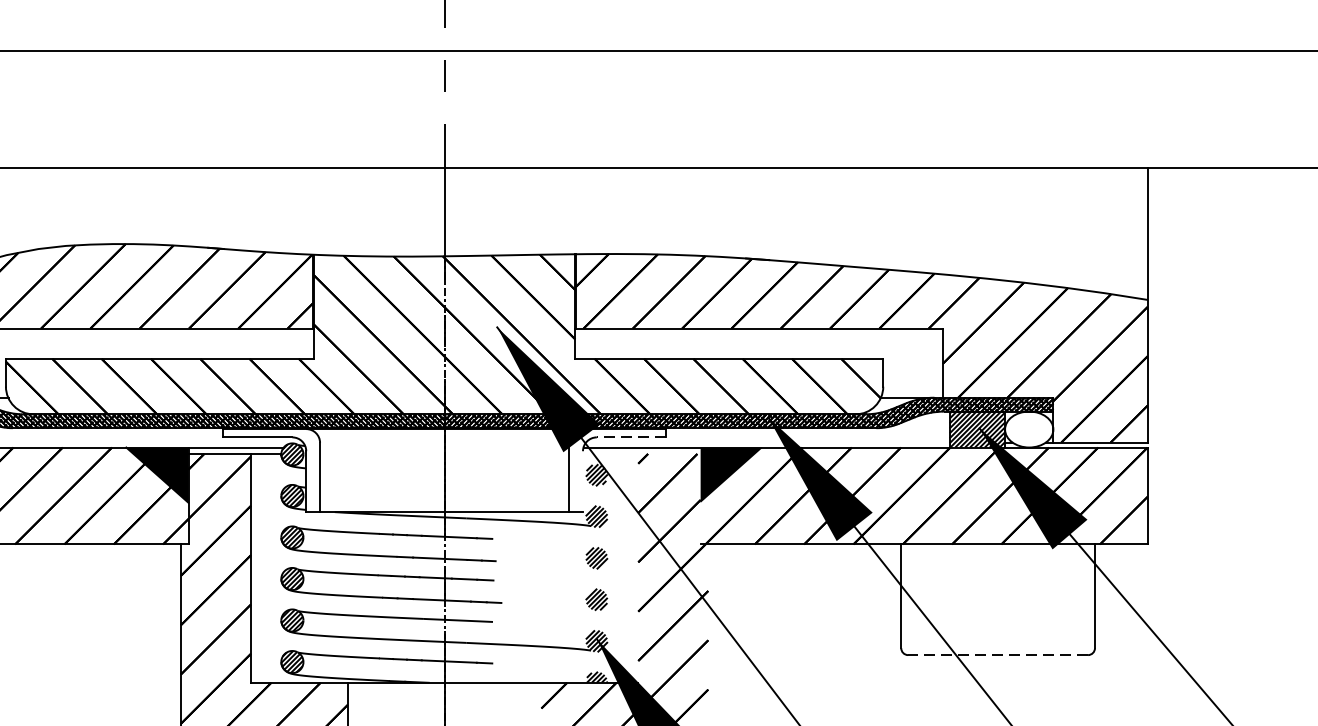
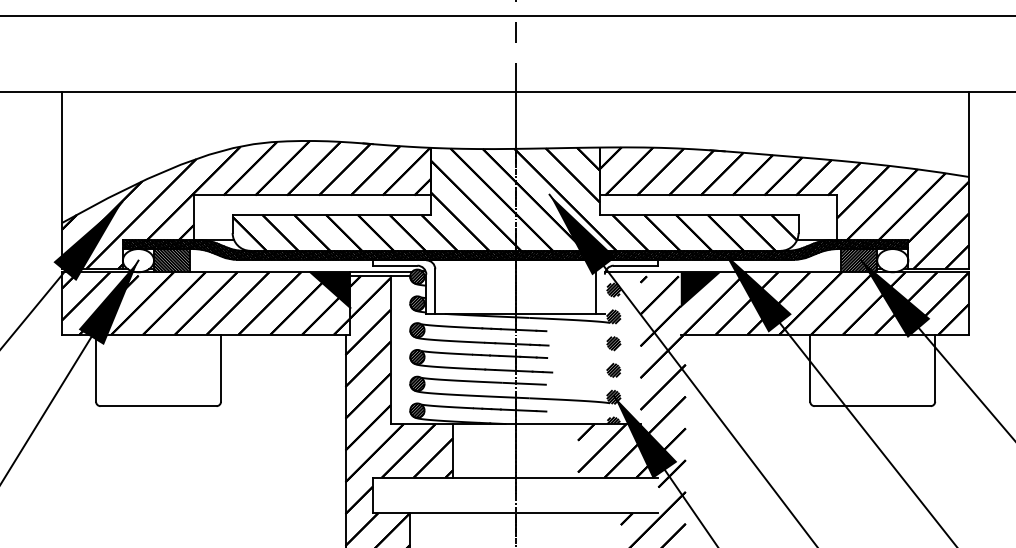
line: (630, 437) -> (635, 265), dashed -> solid
line: (997, 655) -> (872, 406), dashed -> solid

